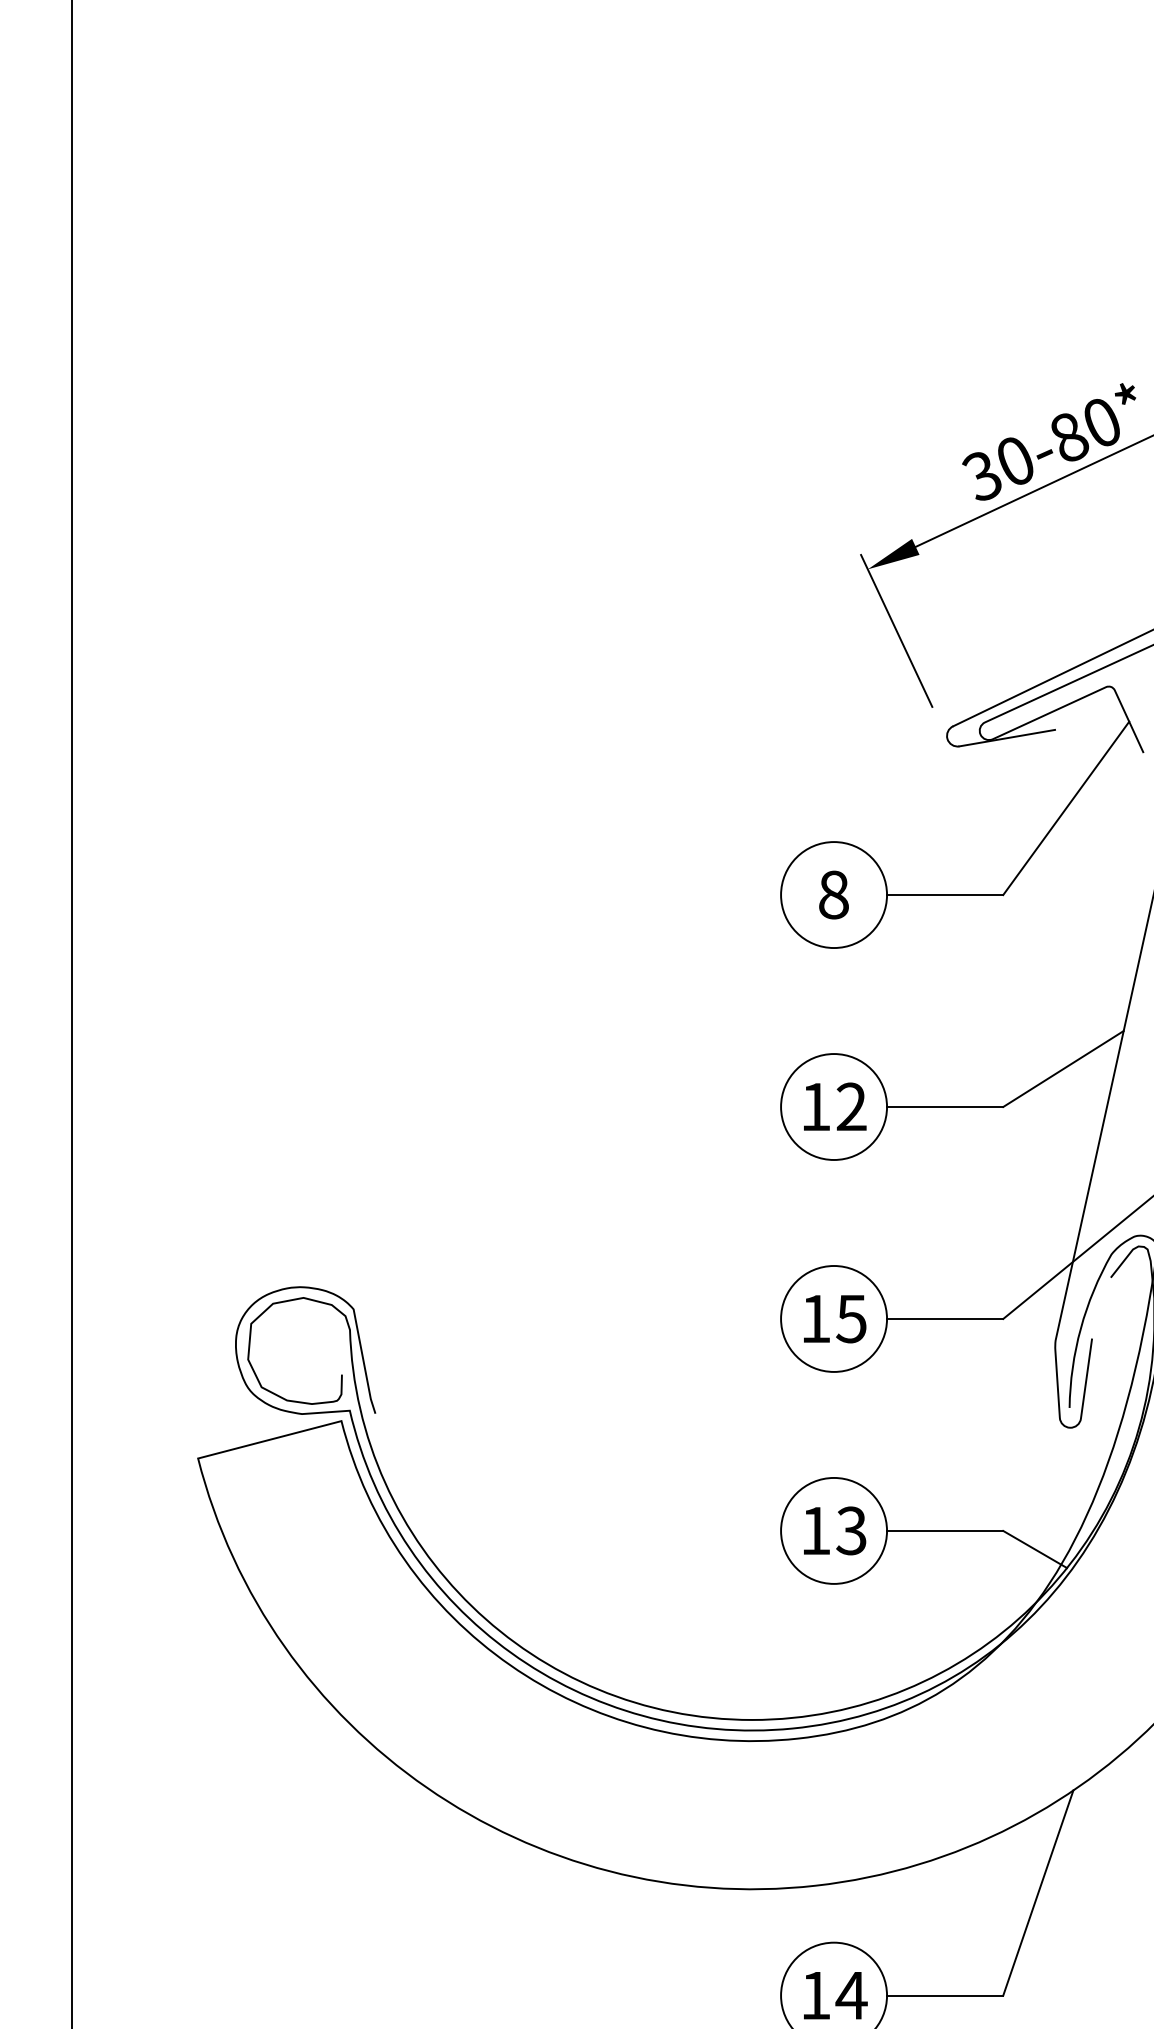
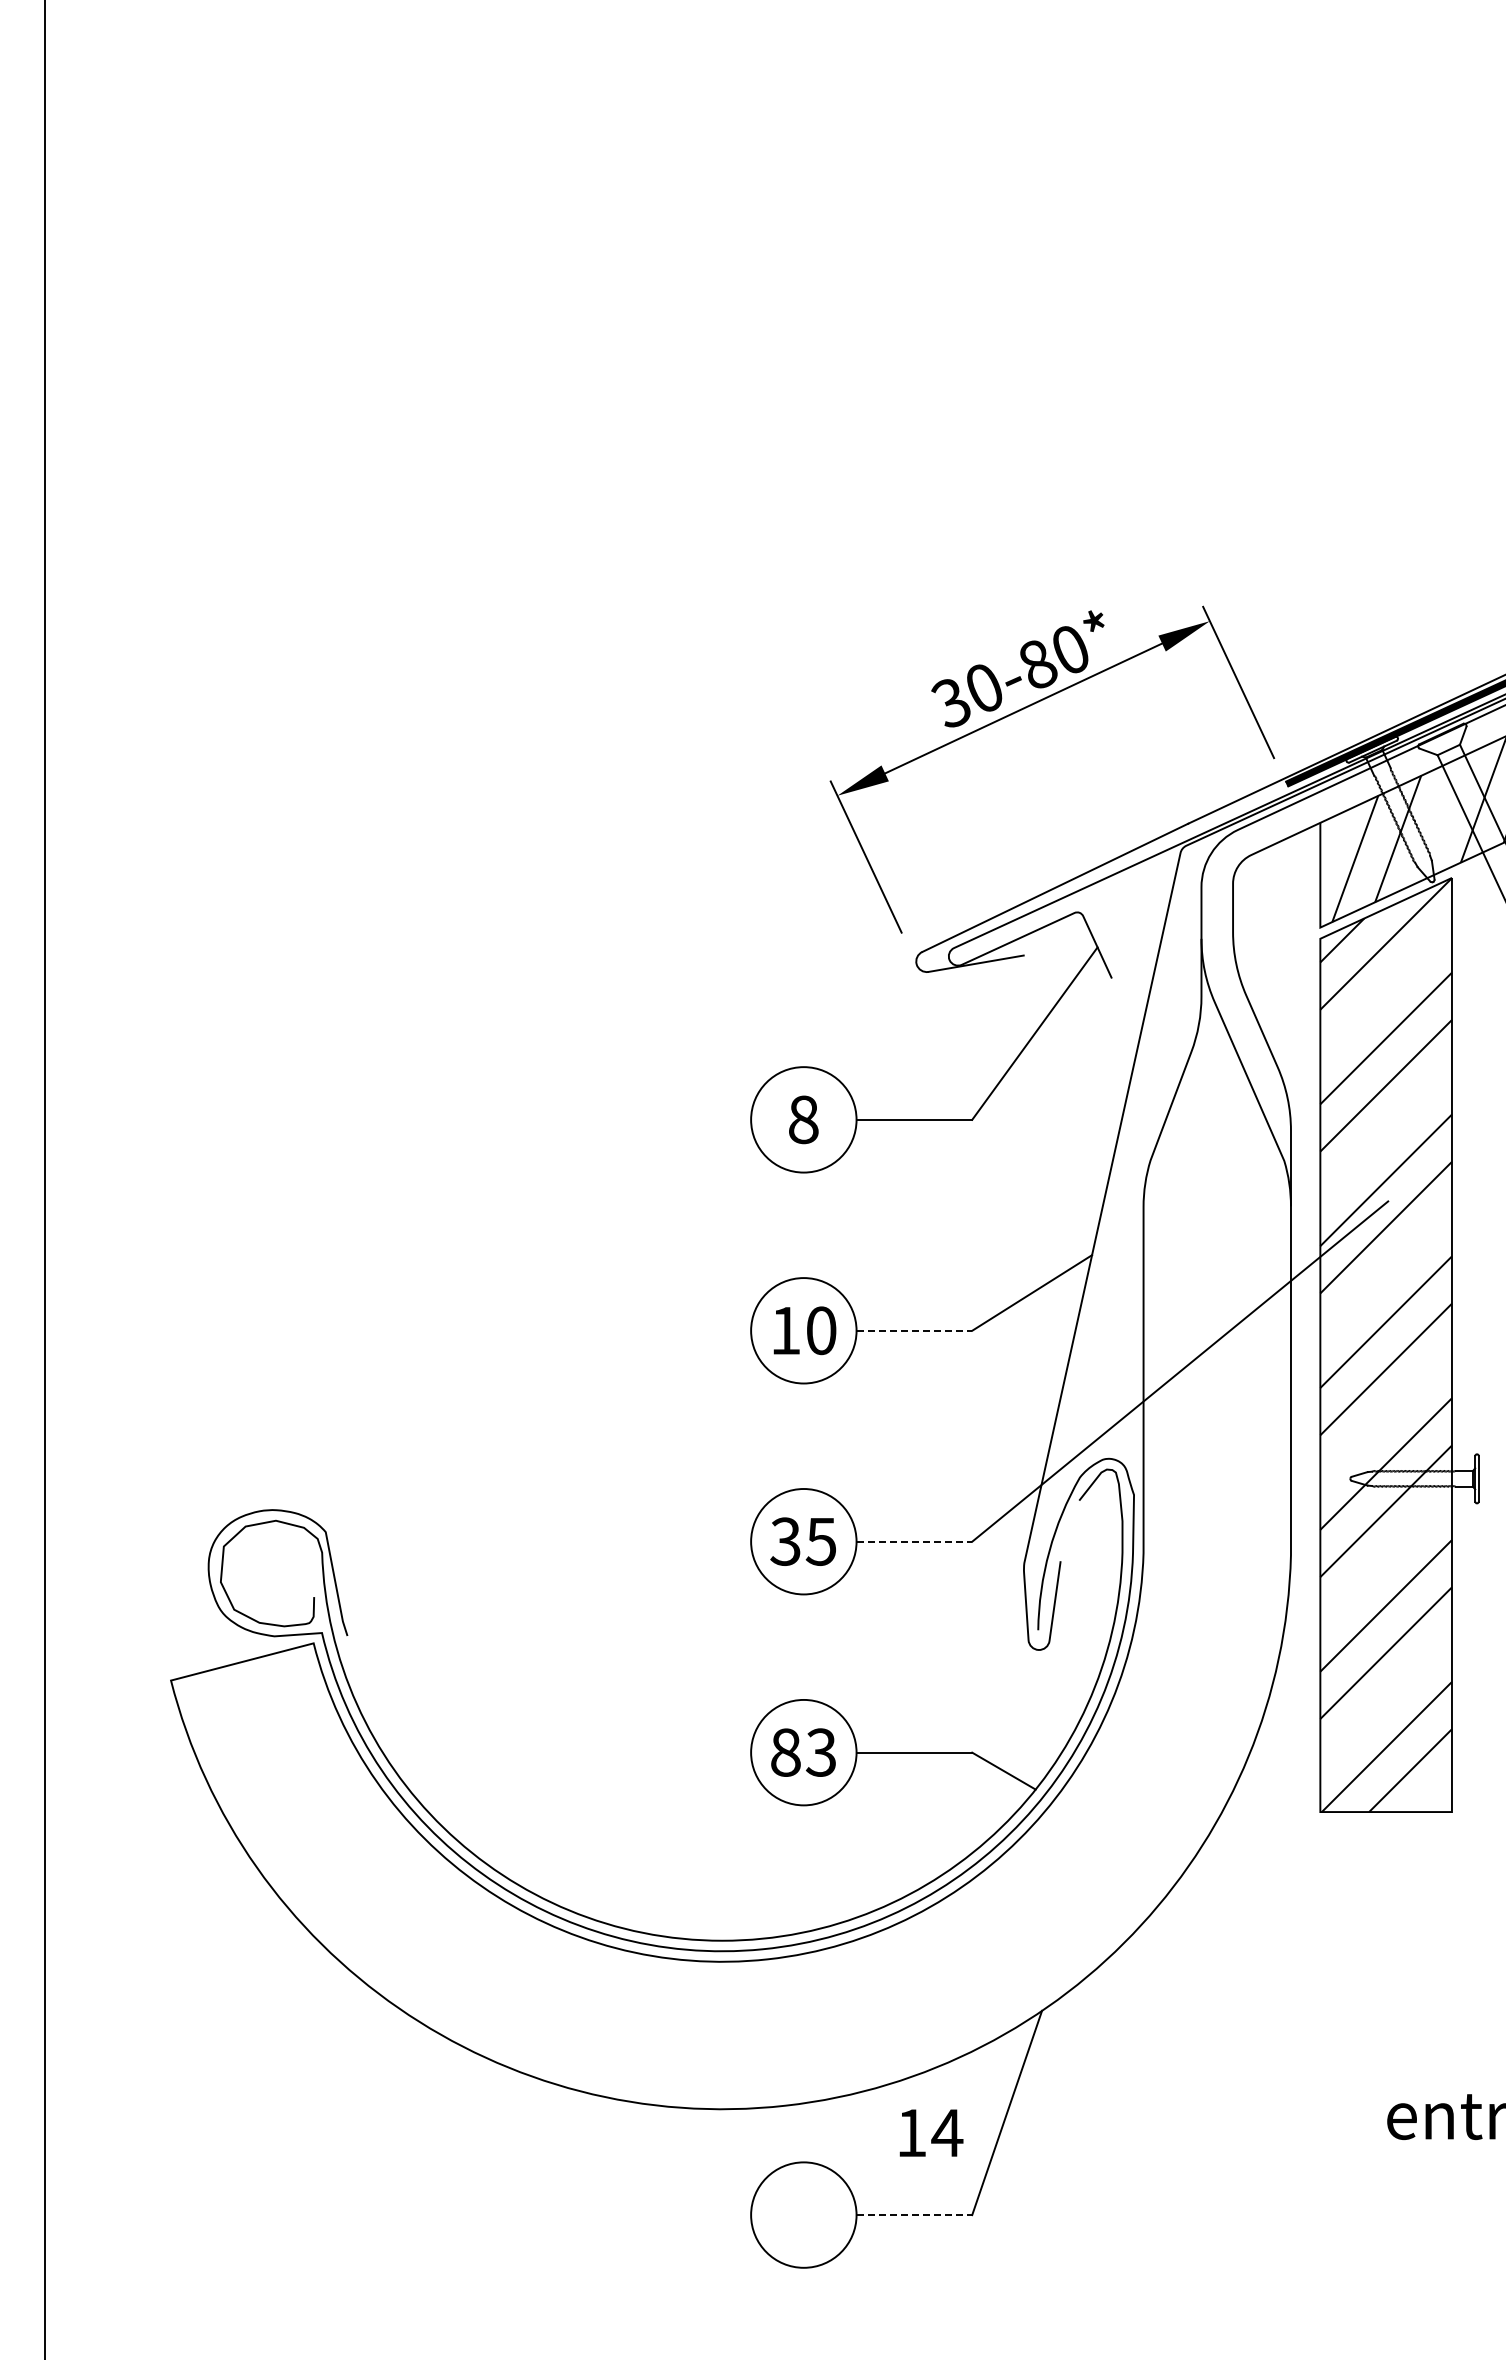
text: (851, 1106) -> (821, 1330), 12 -> 10
line: (945, 1106) -> (914, 1330), solid -> dashed
text: (815, 1318) -> (785, 1541), 15 -> 35
line: (945, 1318) -> (914, 1541), solid -> dashed
text: (815, 1530) -> (785, 1752), 13 -> 83
text: (835, 1995) -> (931, 2132), moved
line: (945, 1996) -> (914, 2215), solid -> dashed

